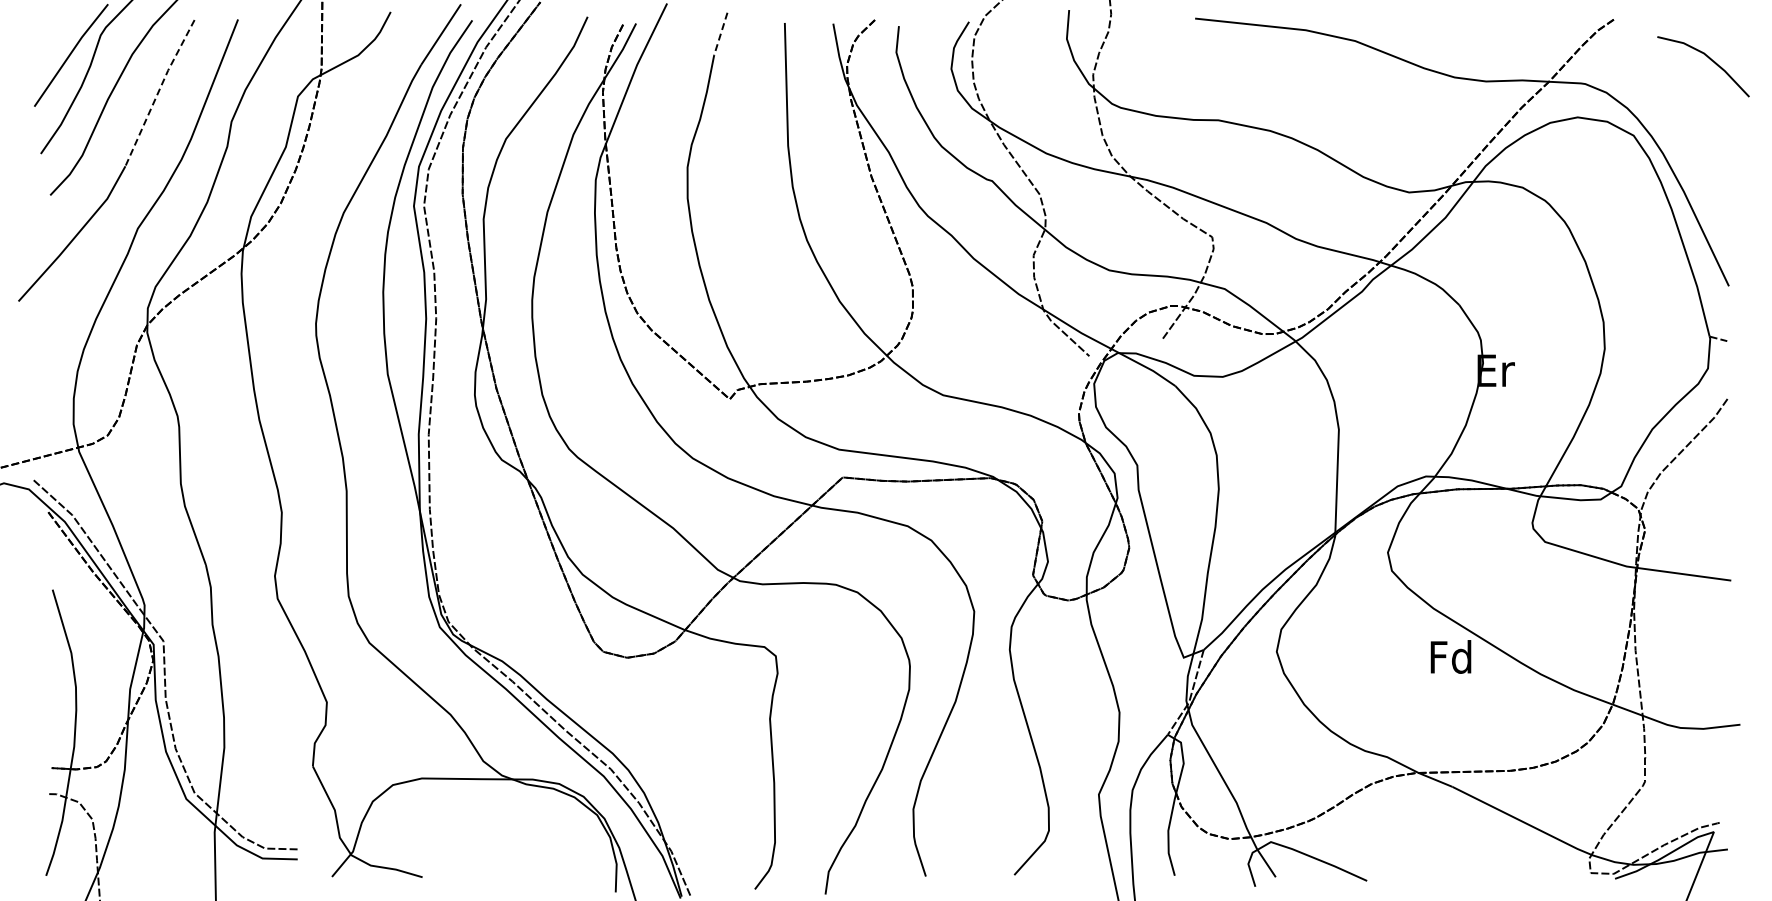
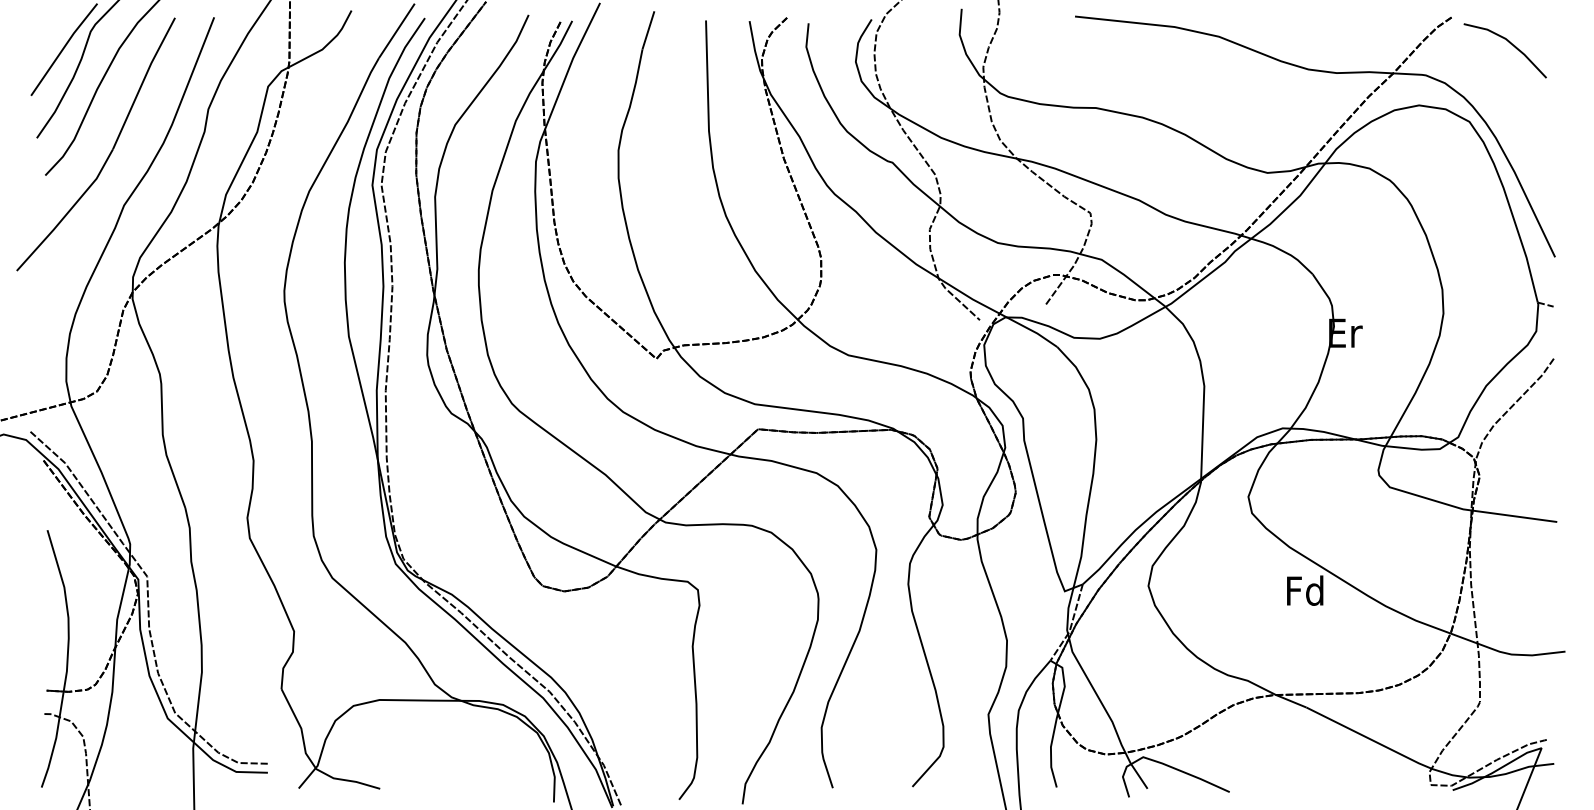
line: (720, 34) -> (648, 30), dashed -> solid
line: (1709, 59) -> (1510, 44), moved
line: (158, 92) -> (142, 83), dashed -> solid

